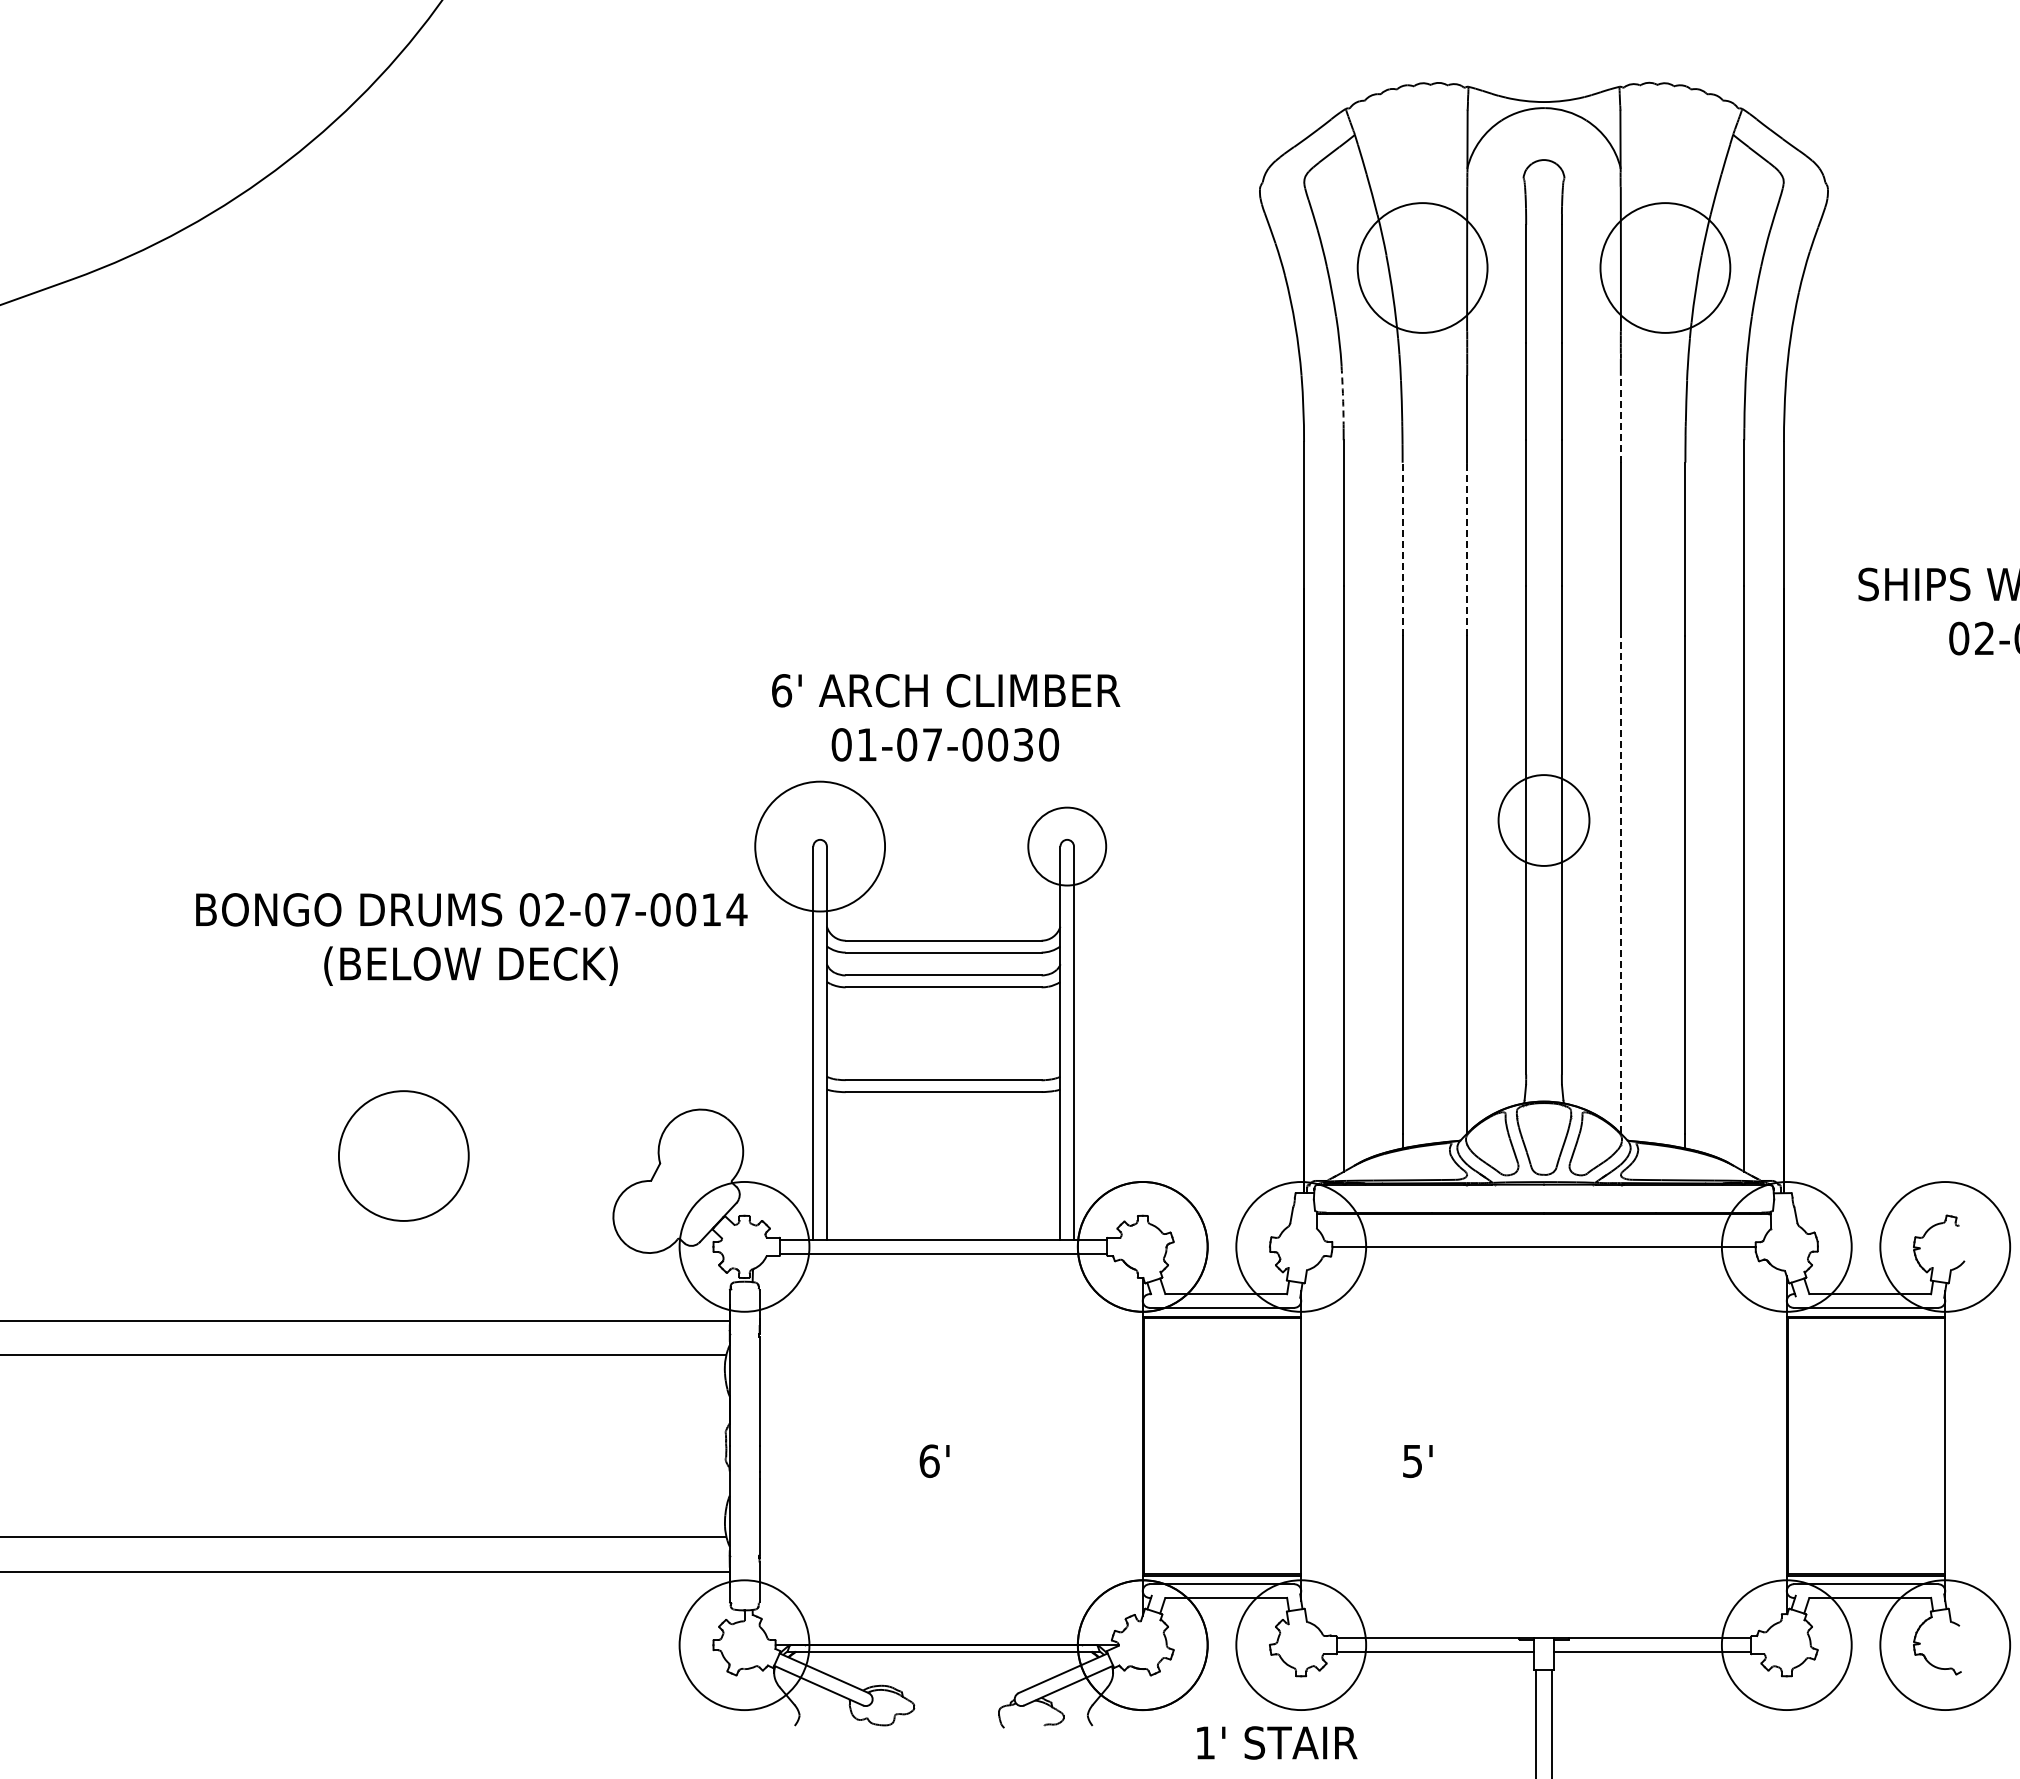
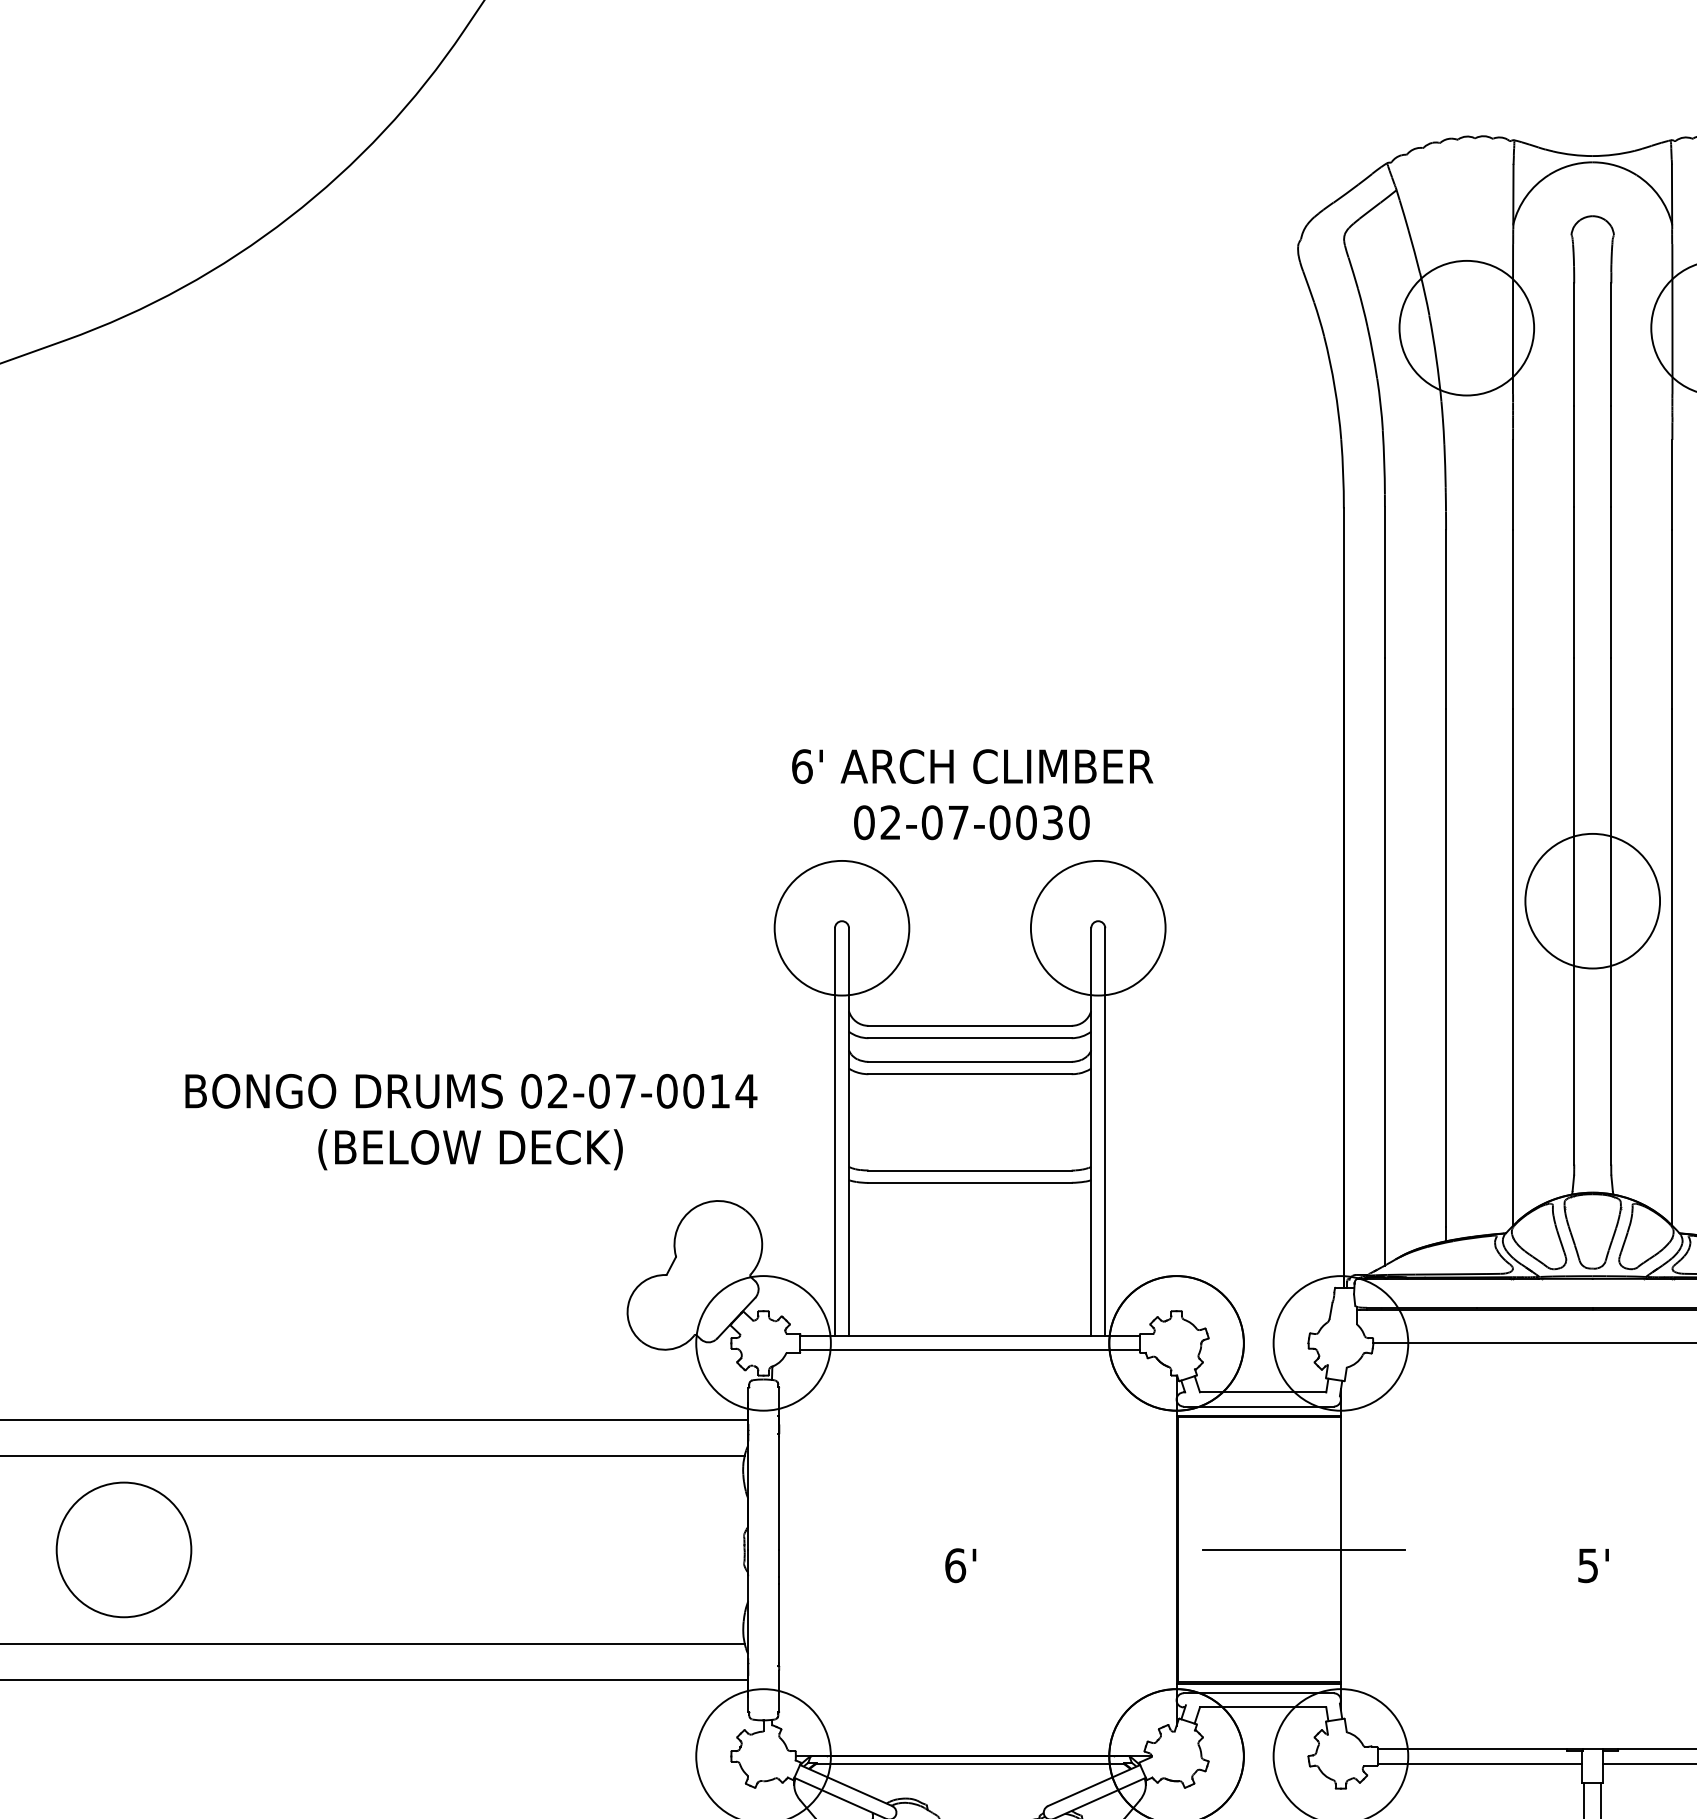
arc: (1343, 397) -> (1384, 462), dashed -> solid
line: (1620, 418) -> (1672, 484), dashed -> solid
line: (1402, 548) -> (1445, 619), dashed -> solid
line: (1467, 548) -> (1513, 619), dashed -> solid
text: (866, 744) -> (890, 822), 01-07-0030 -> 02-07-0030
circle: (1543, 820) -> (1592, 901), size x1.43
circle: (1067, 846) -> (1098, 928), size x1.67
line: (1620, 884) -> (1672, 967), dashed -> solid
text: (471, 939) -> (471, 1122), moved
circle: (403, 1155) -> (123, 1549), moved
line: (1265, 1446) -> (1303, 1550), added
text: (1417, 1461) -> (1593, 1565), moved

